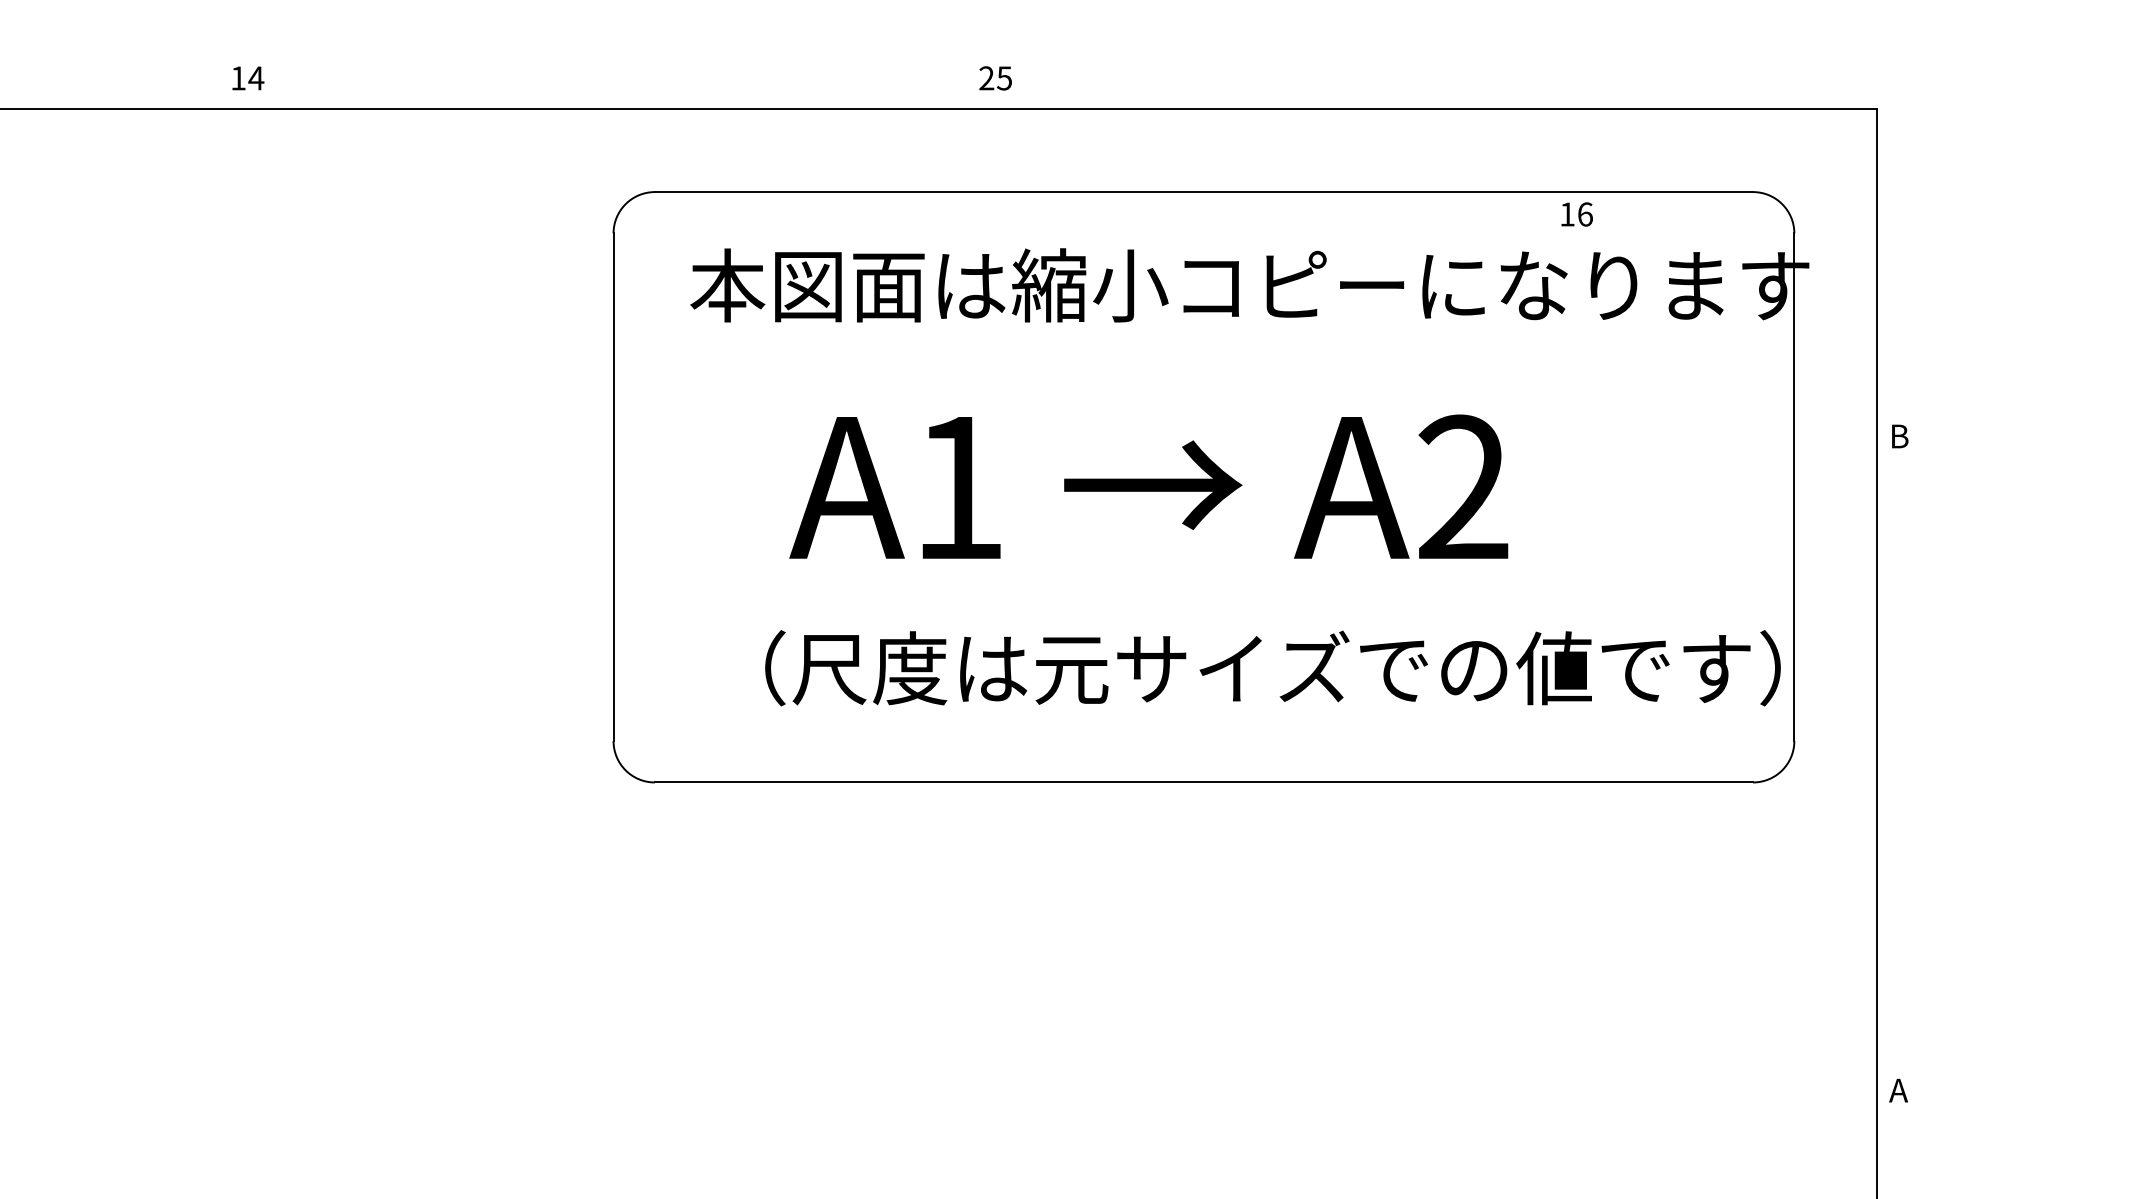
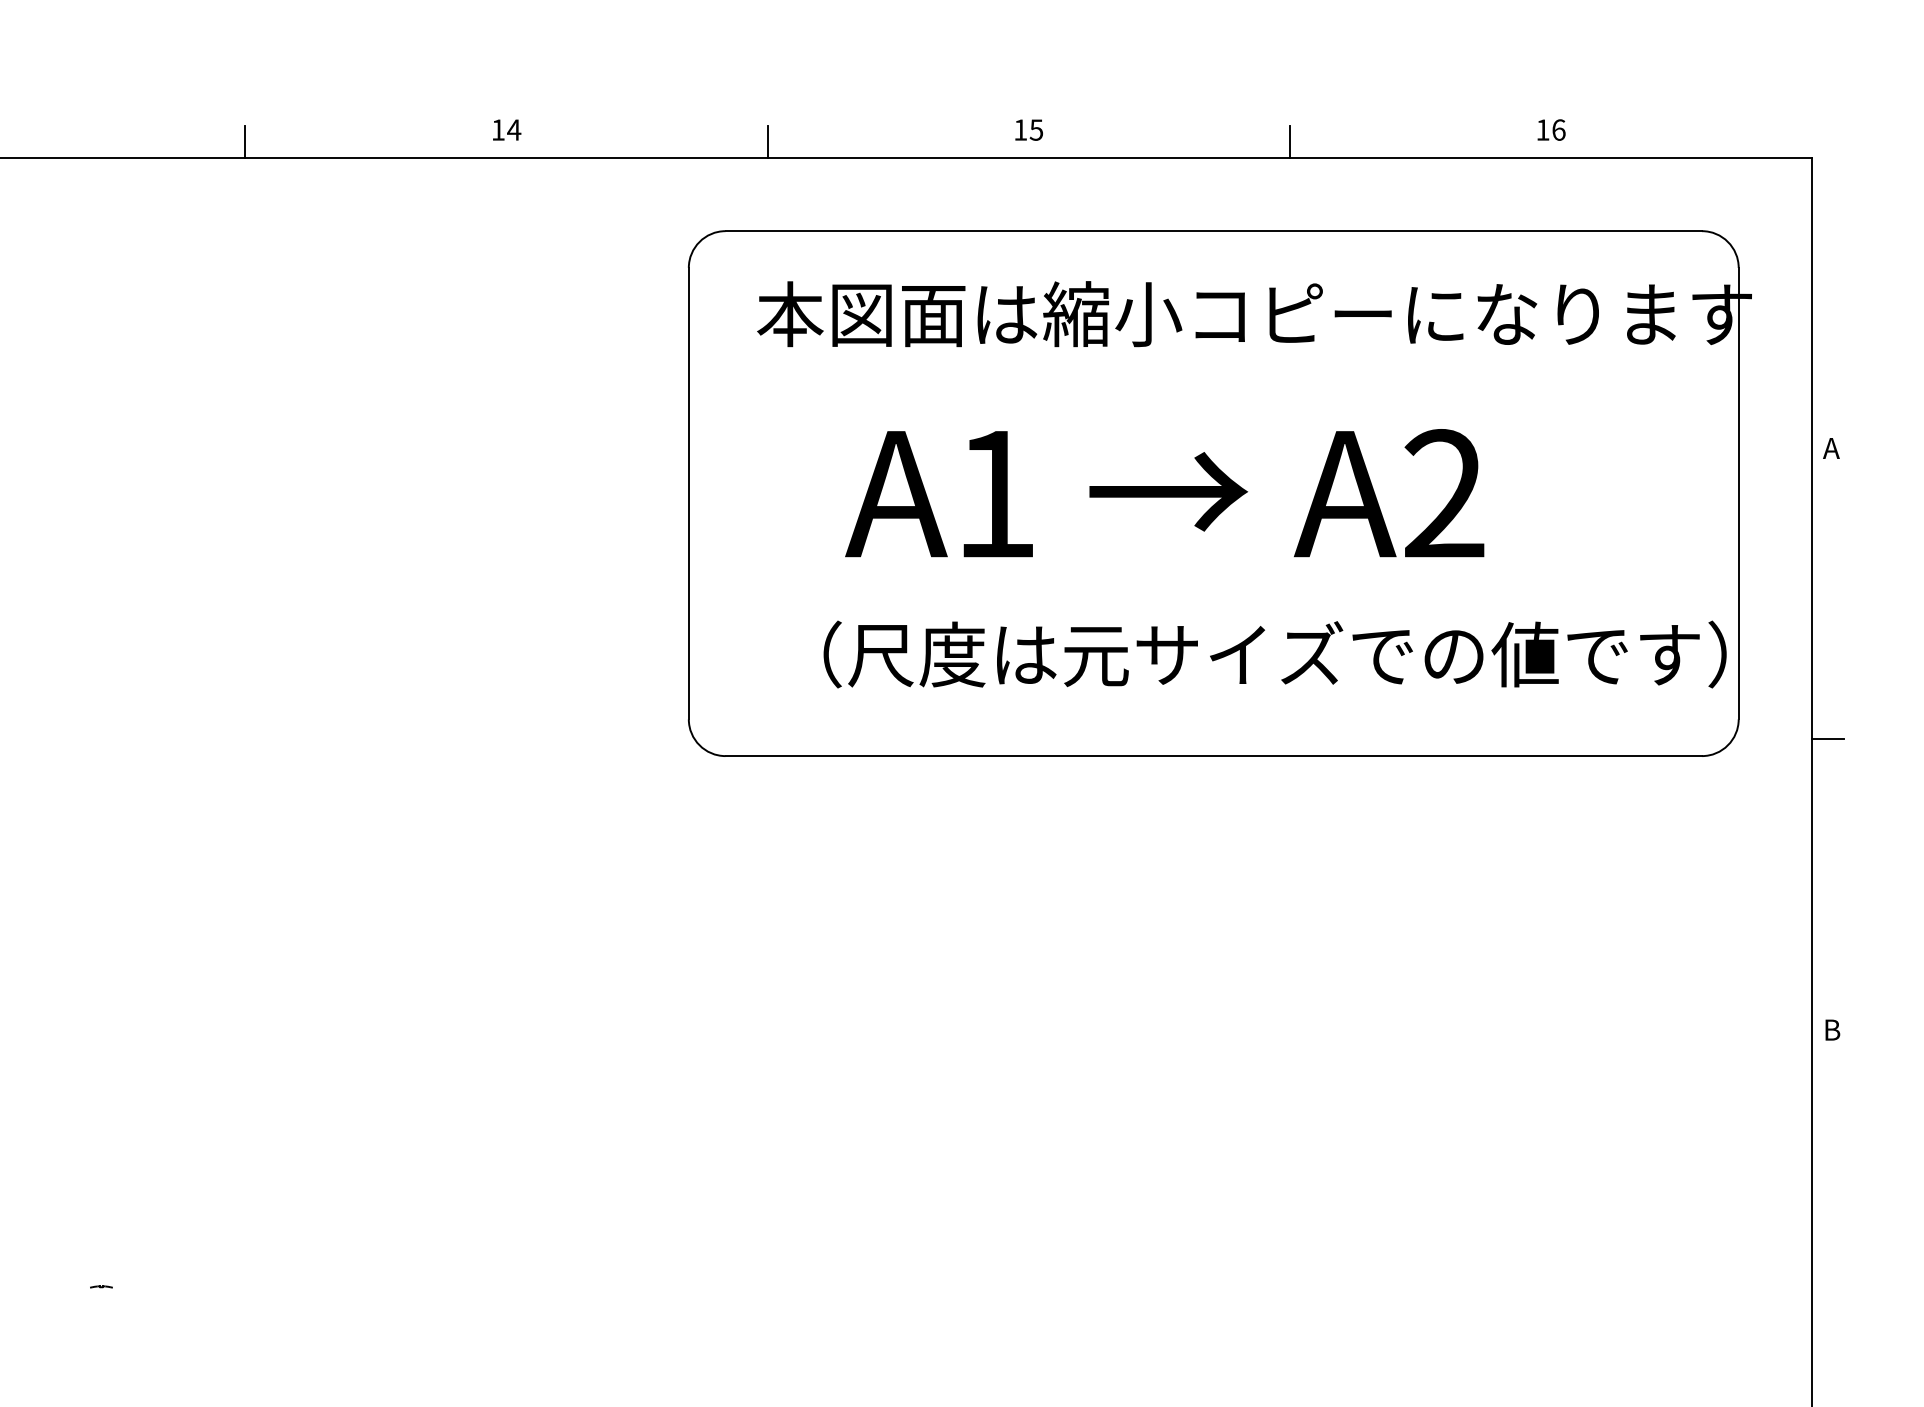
text: (248, 77) -> (507, 129), moved
text: (986, 77) -> (1020, 129), 25 -> 15
line: (114, 91) -> (245, 141), added
line: (702, 91) -> (767, 141), added
line: (1289, 91) -> (1289, 141), added
text: (1577, 213) -> (1551, 129), moved
text: (1898, 436) -> (1831, 448), B -> A
line: (1894, 763) -> (1827, 739), added
text: (1898, 1089) -> (1831, 1029), A -> B

